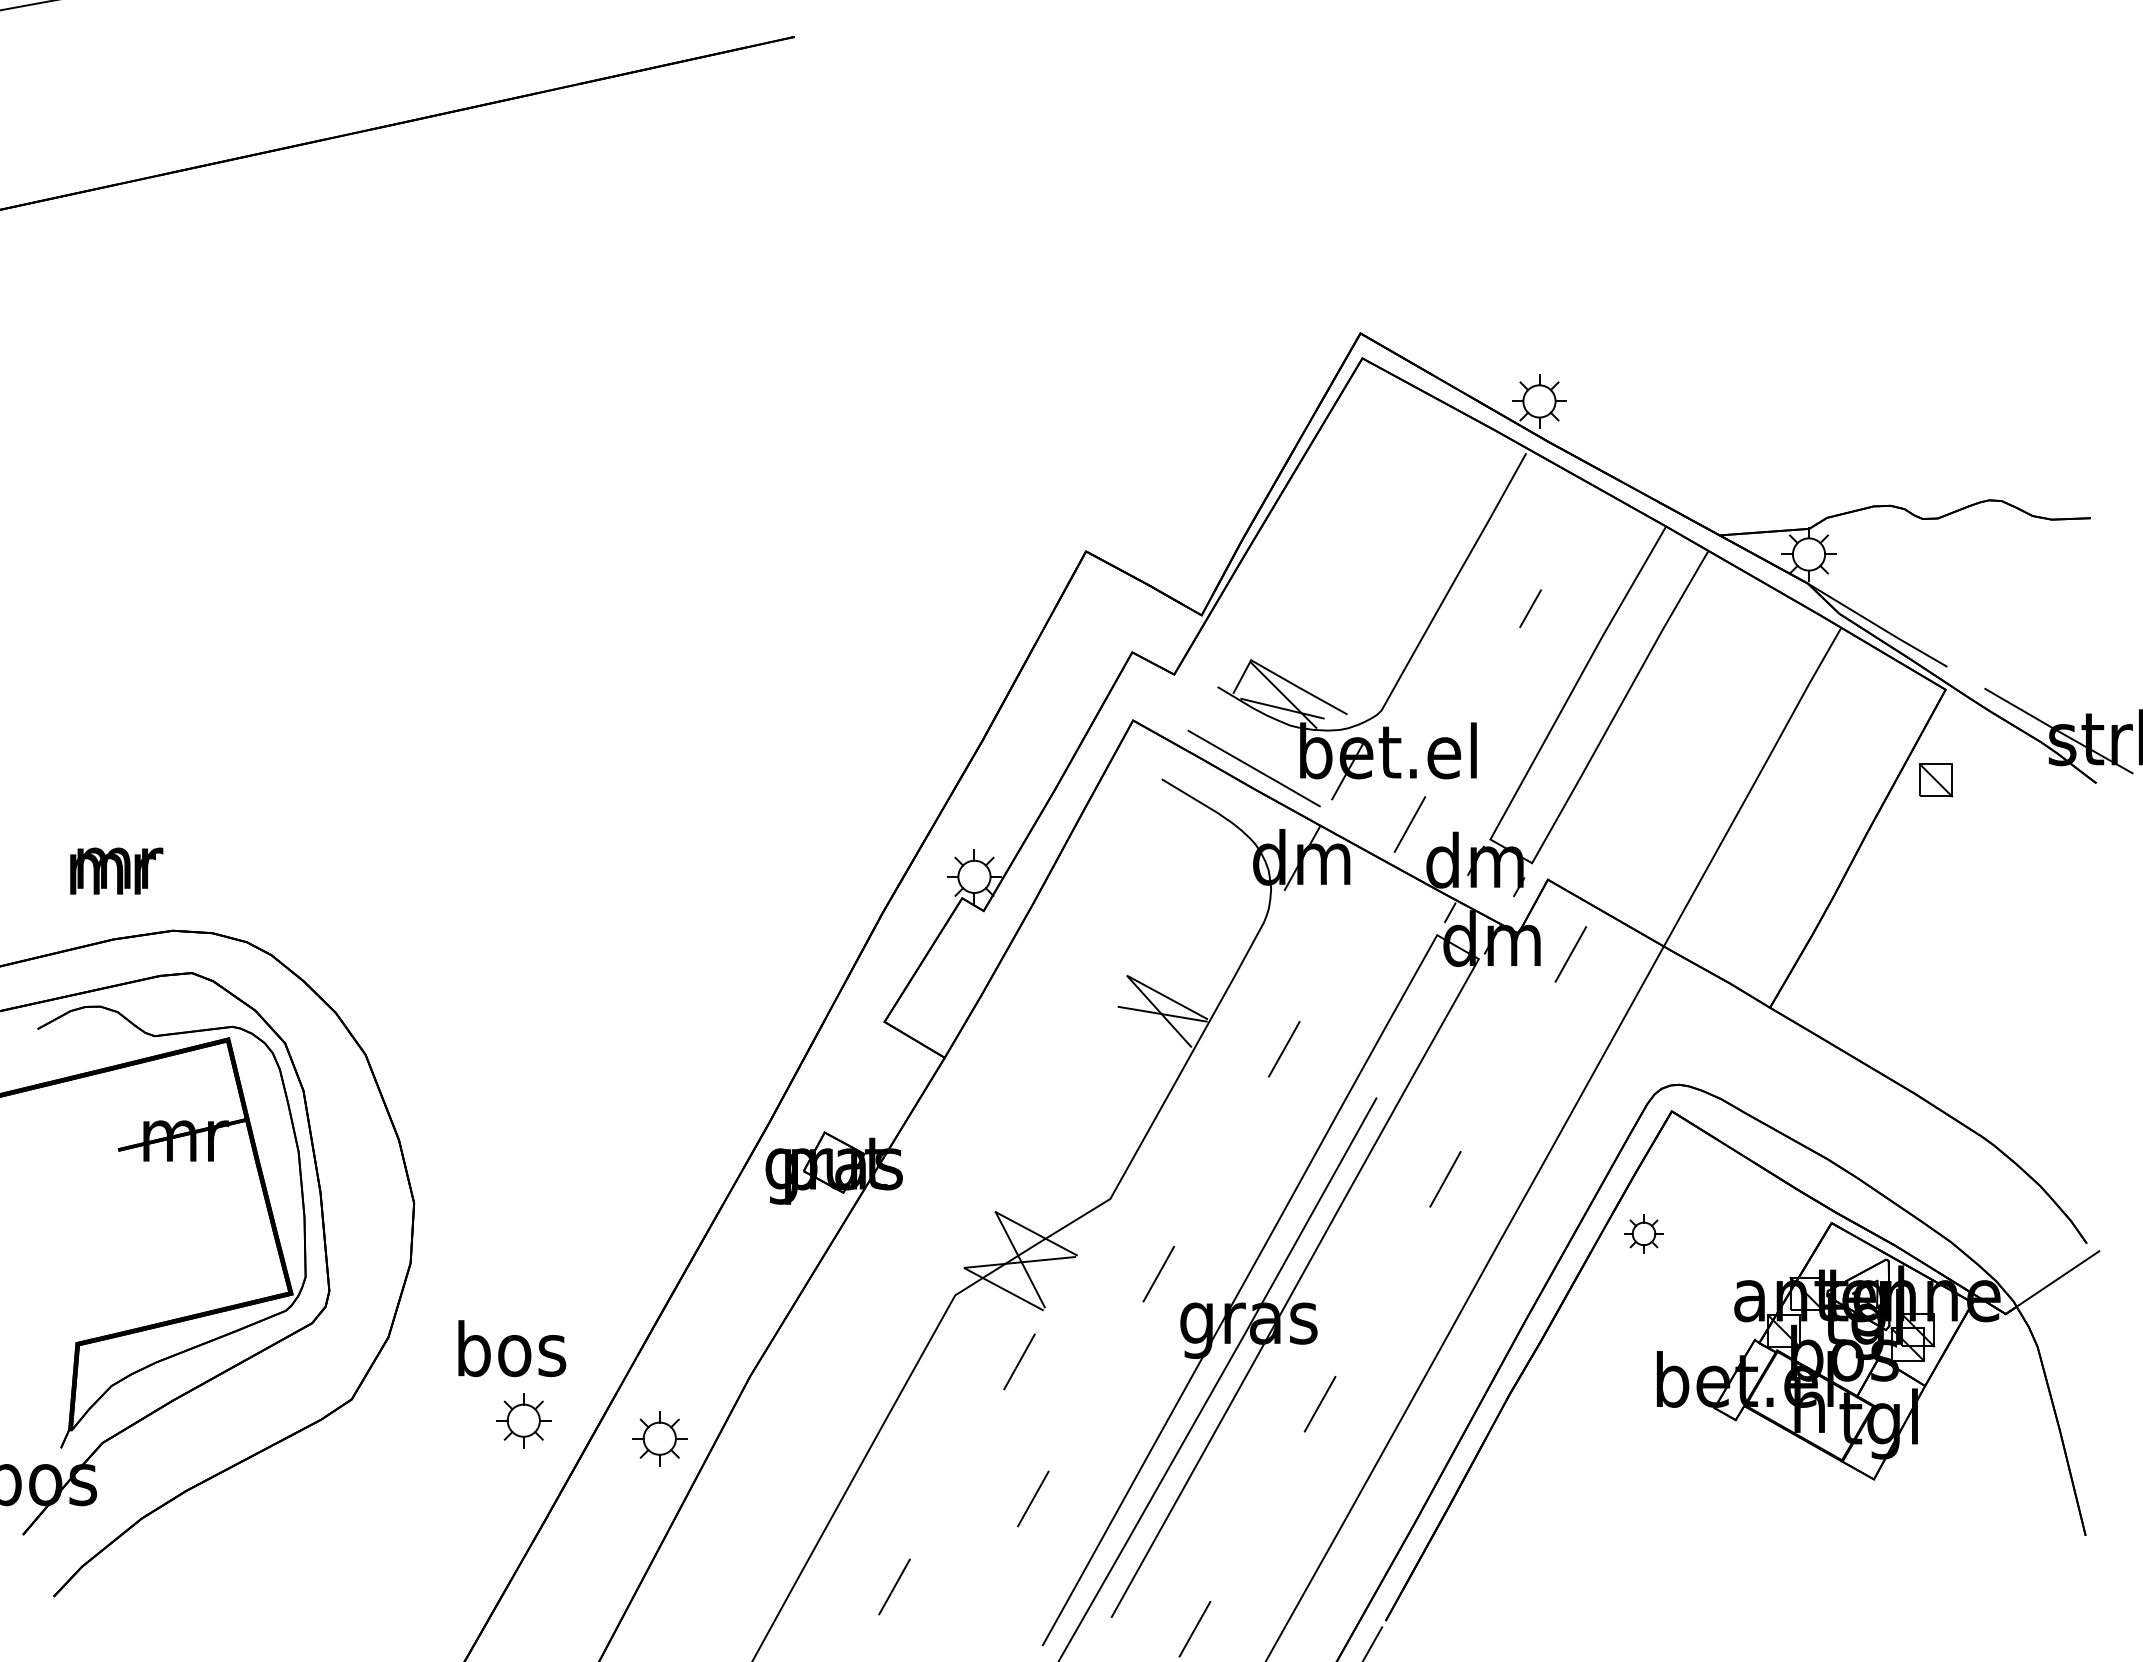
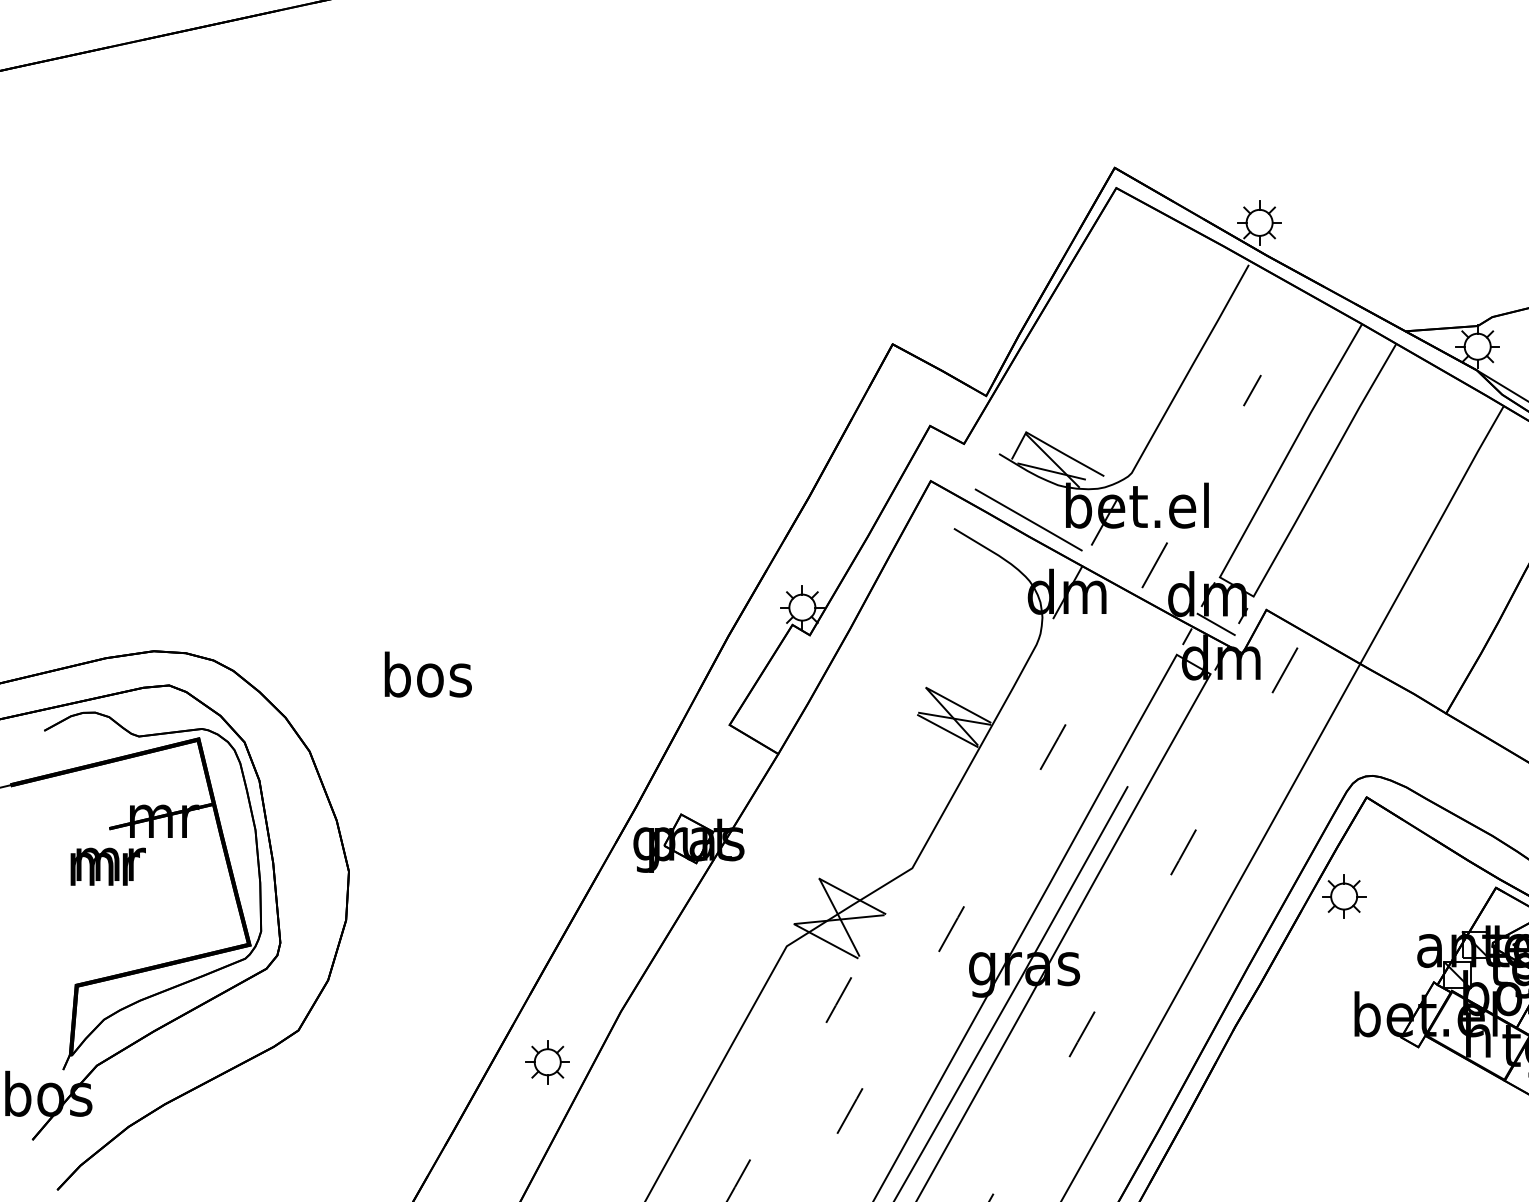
text: (116, 870) -> (108, 866), moved
line: (1485, 897) -> (1215, 624), added
line: (1153, 1029) -> (947, 731), added
part: (1643, 1233) -> (1343, 896), size x1.43
text: (512, 1348) -> (428, 674), moved
part: (523, 1420) -> (437, 1047), removed

